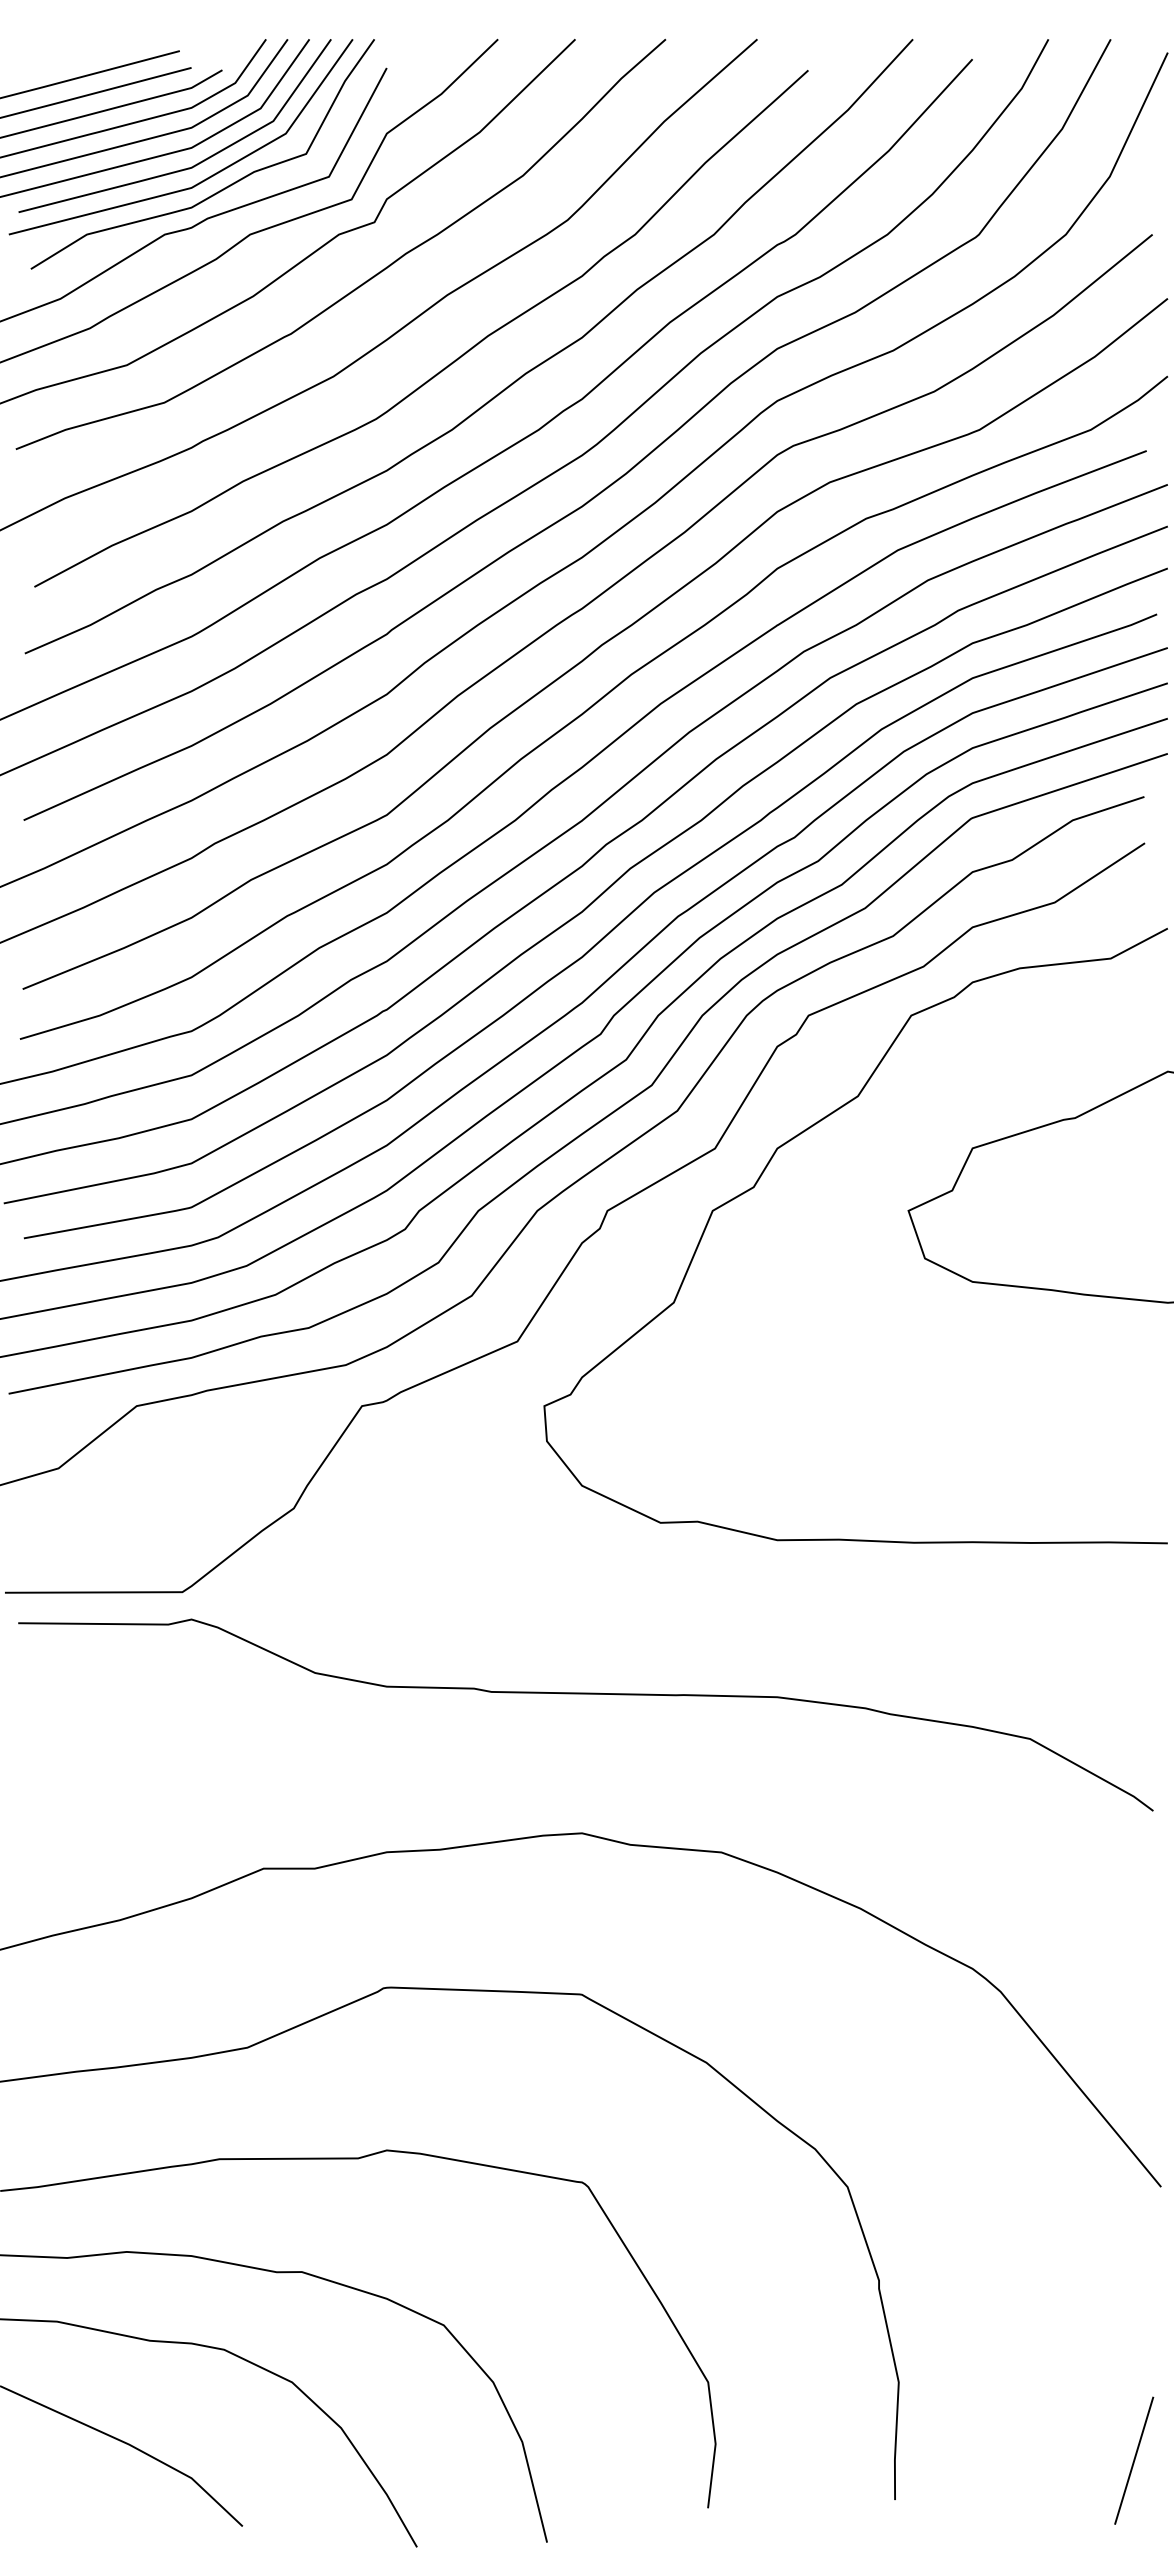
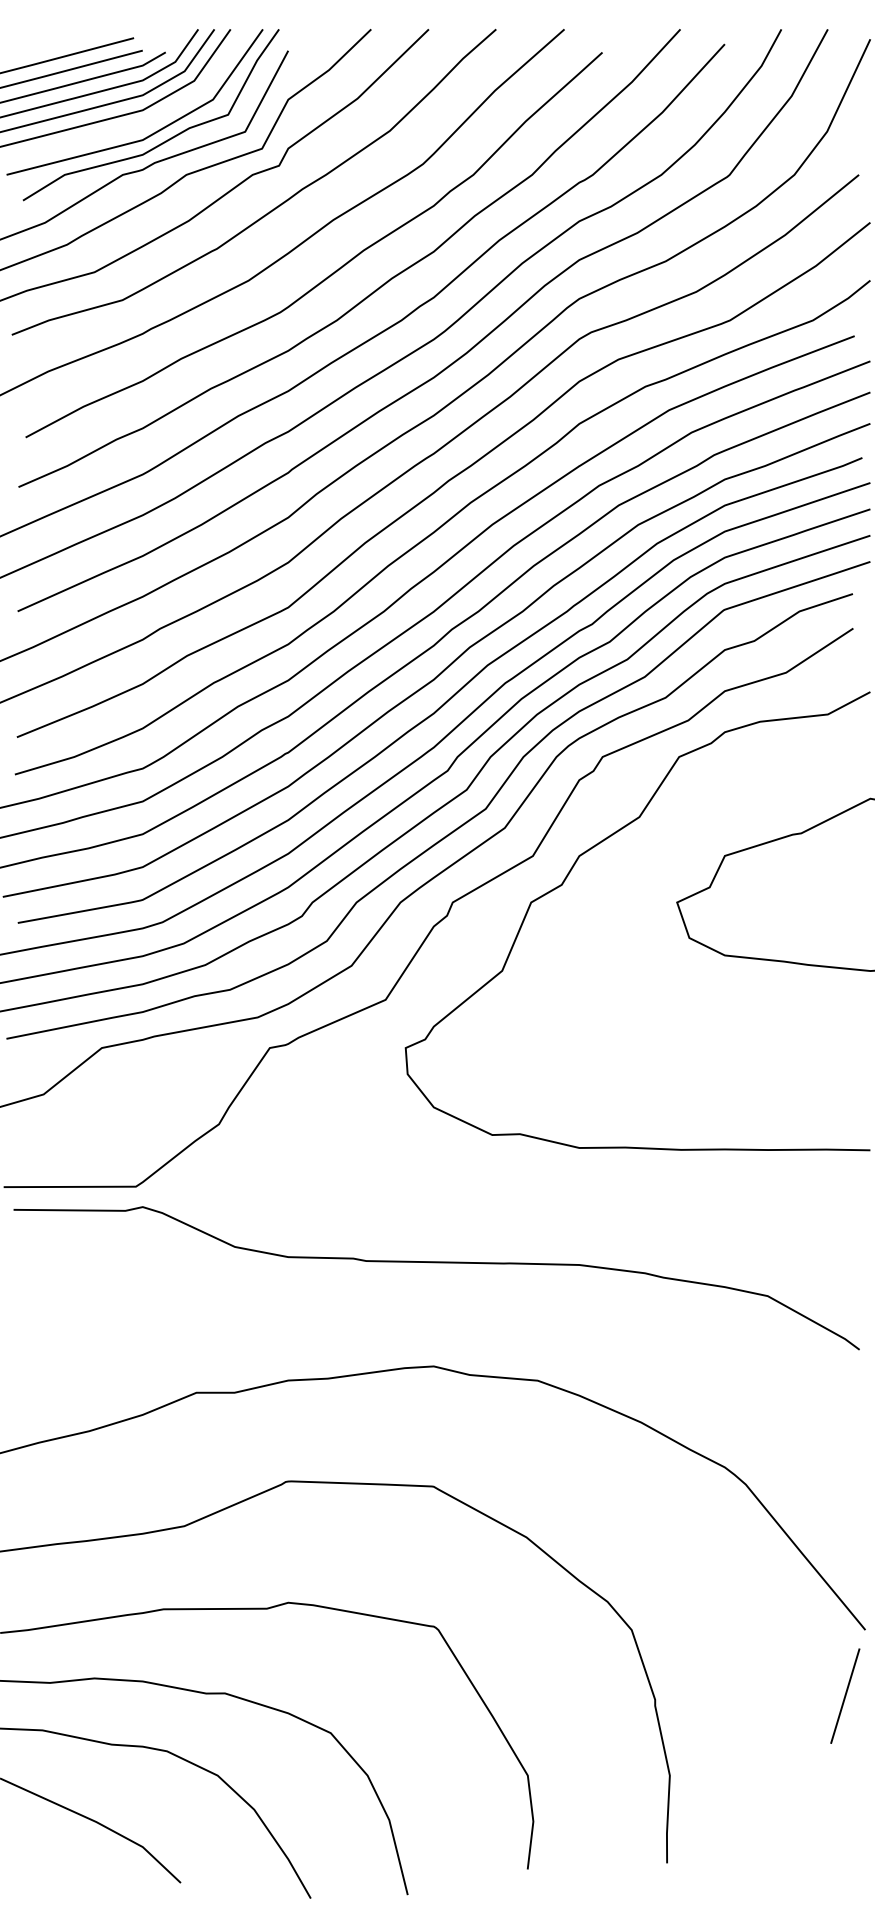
line: (196, 163) -> (146, 121), removed
line: (1134, 2460) -> (845, 1695), moved

